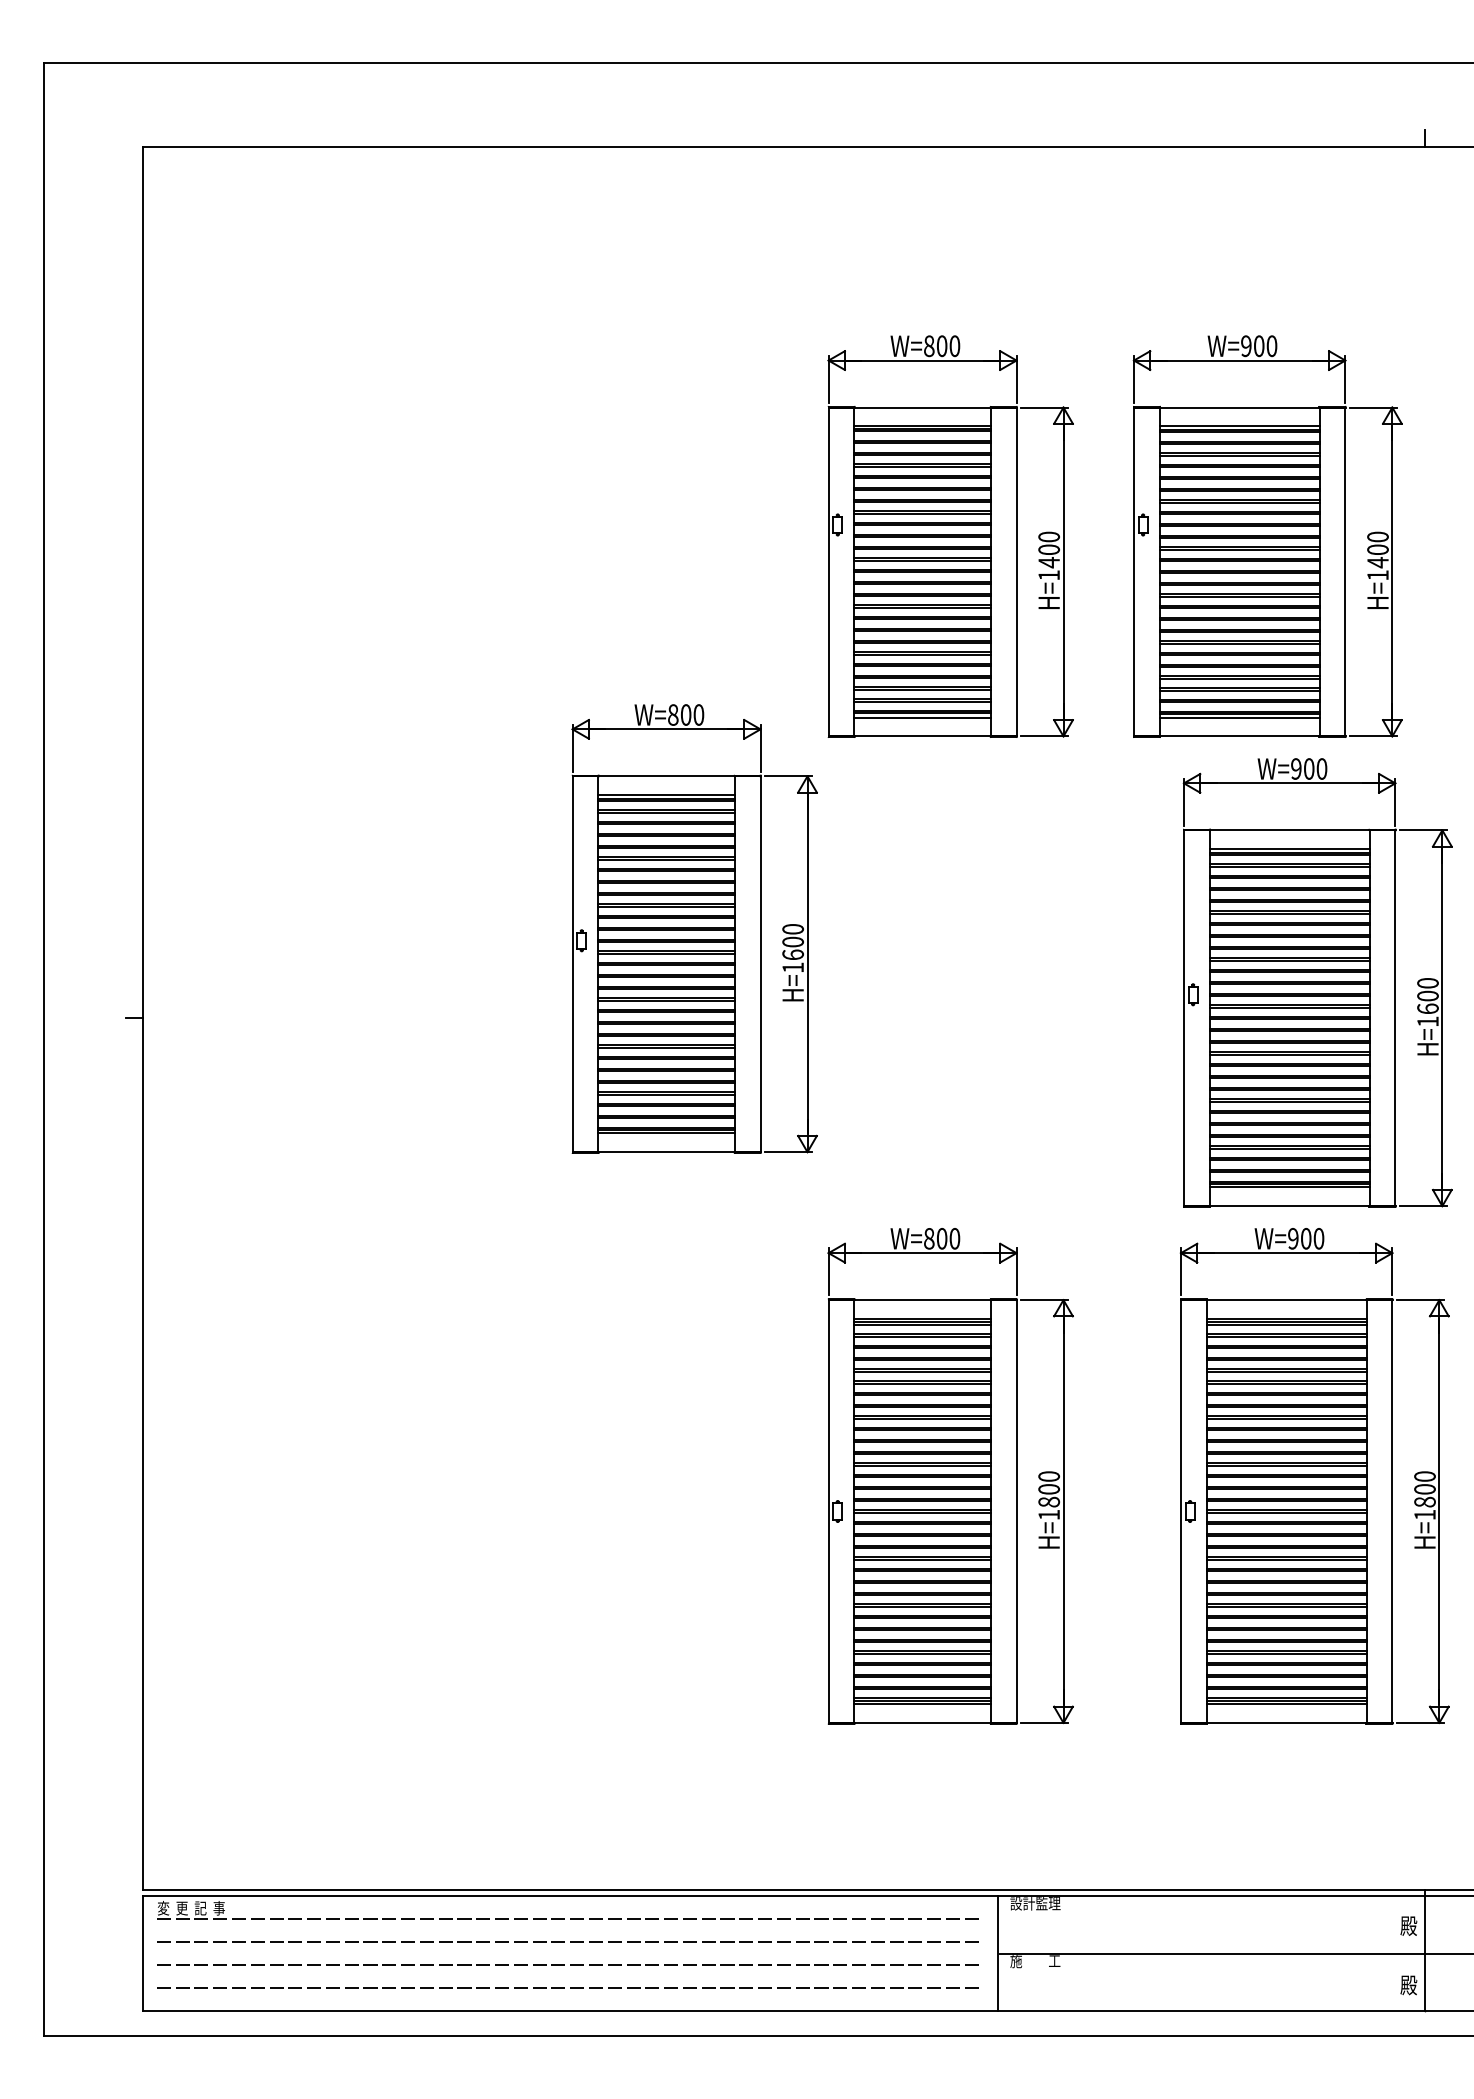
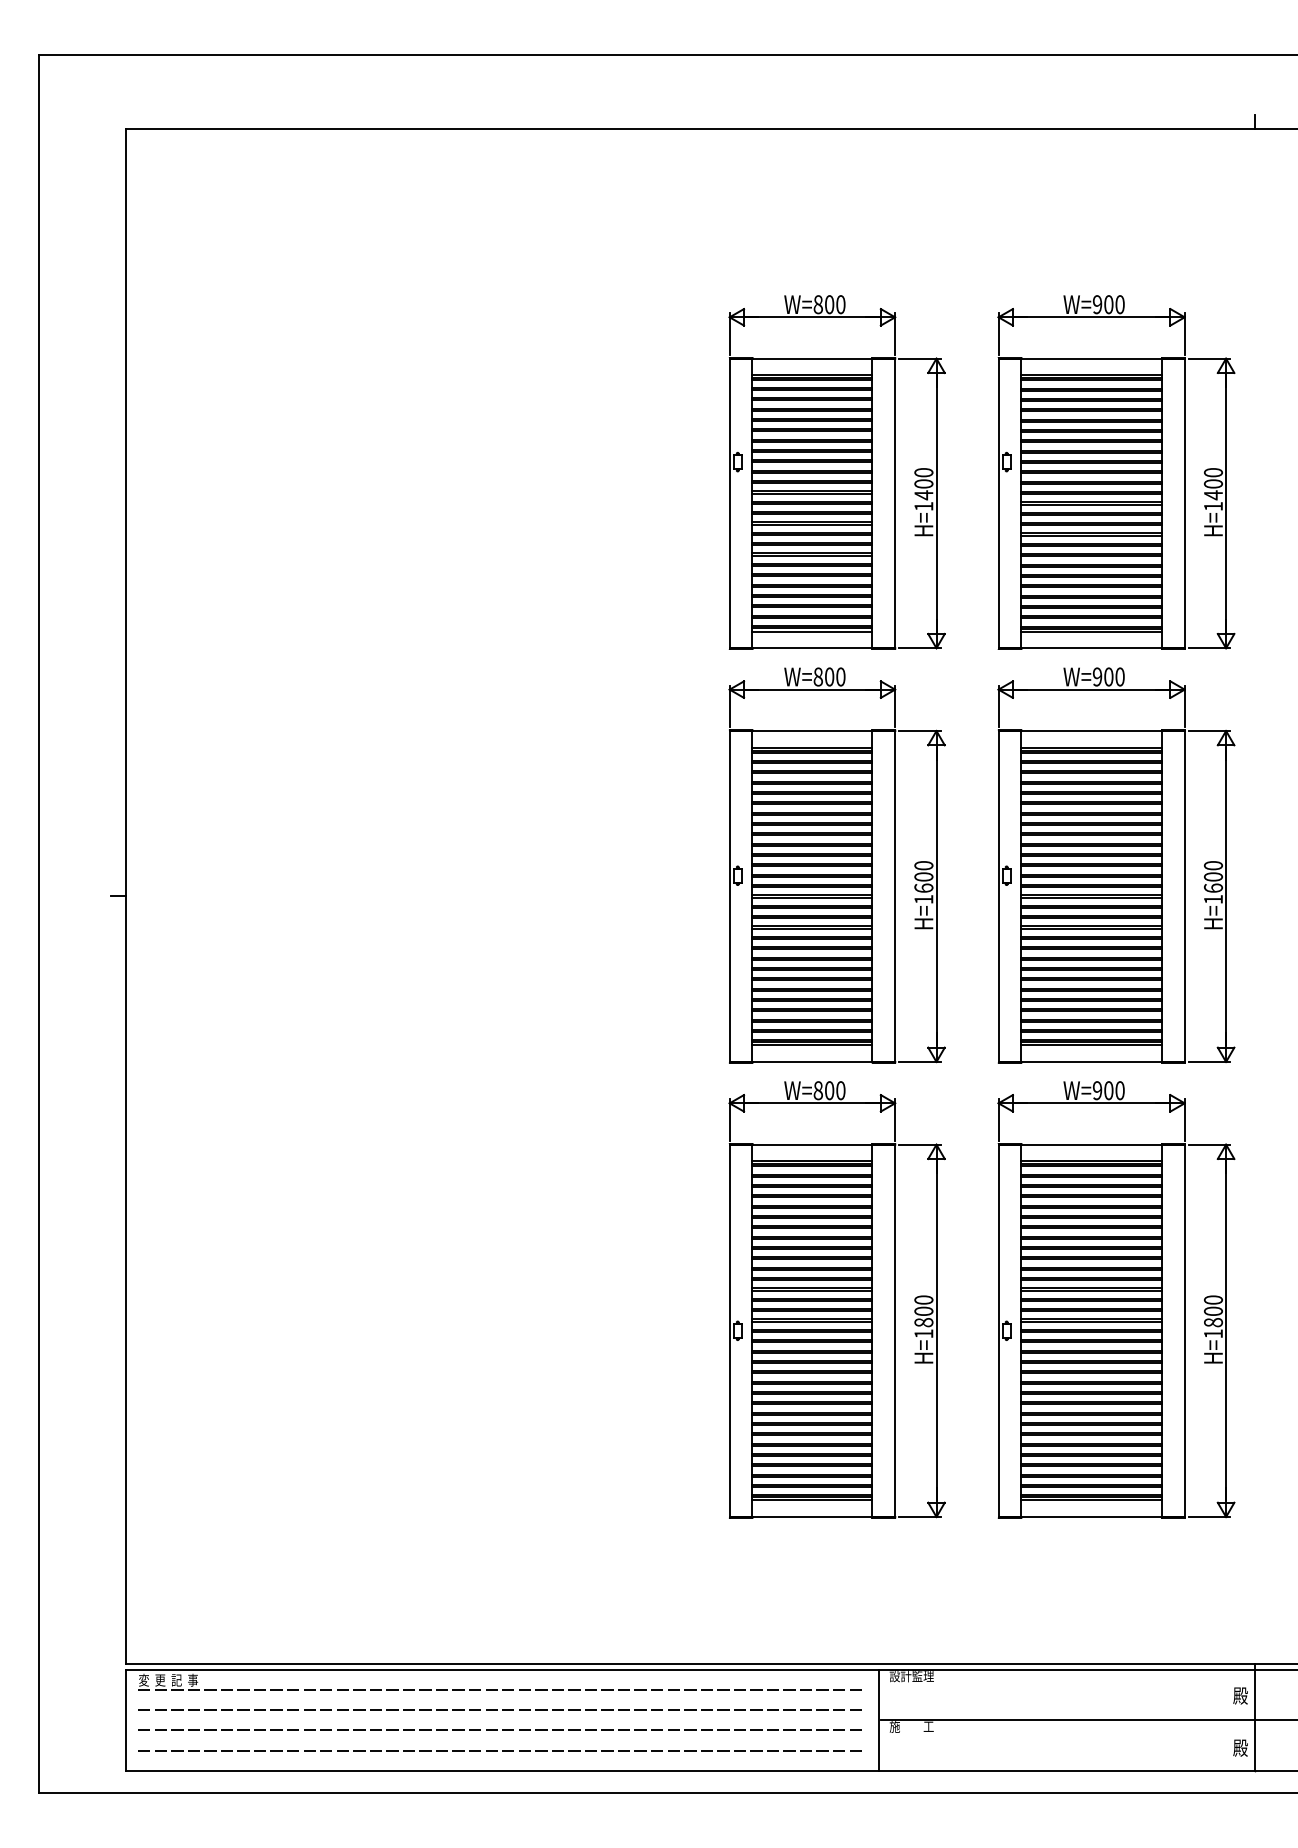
part: (694, 928) -> (837, 864), moved
part: (1317, 982) -> (1116, 864), moved
part: (1314, 1476) -> (1116, 1300), moved

